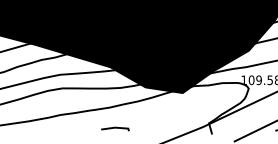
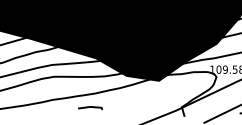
line: (115, 128) -> (90, 107), moved

